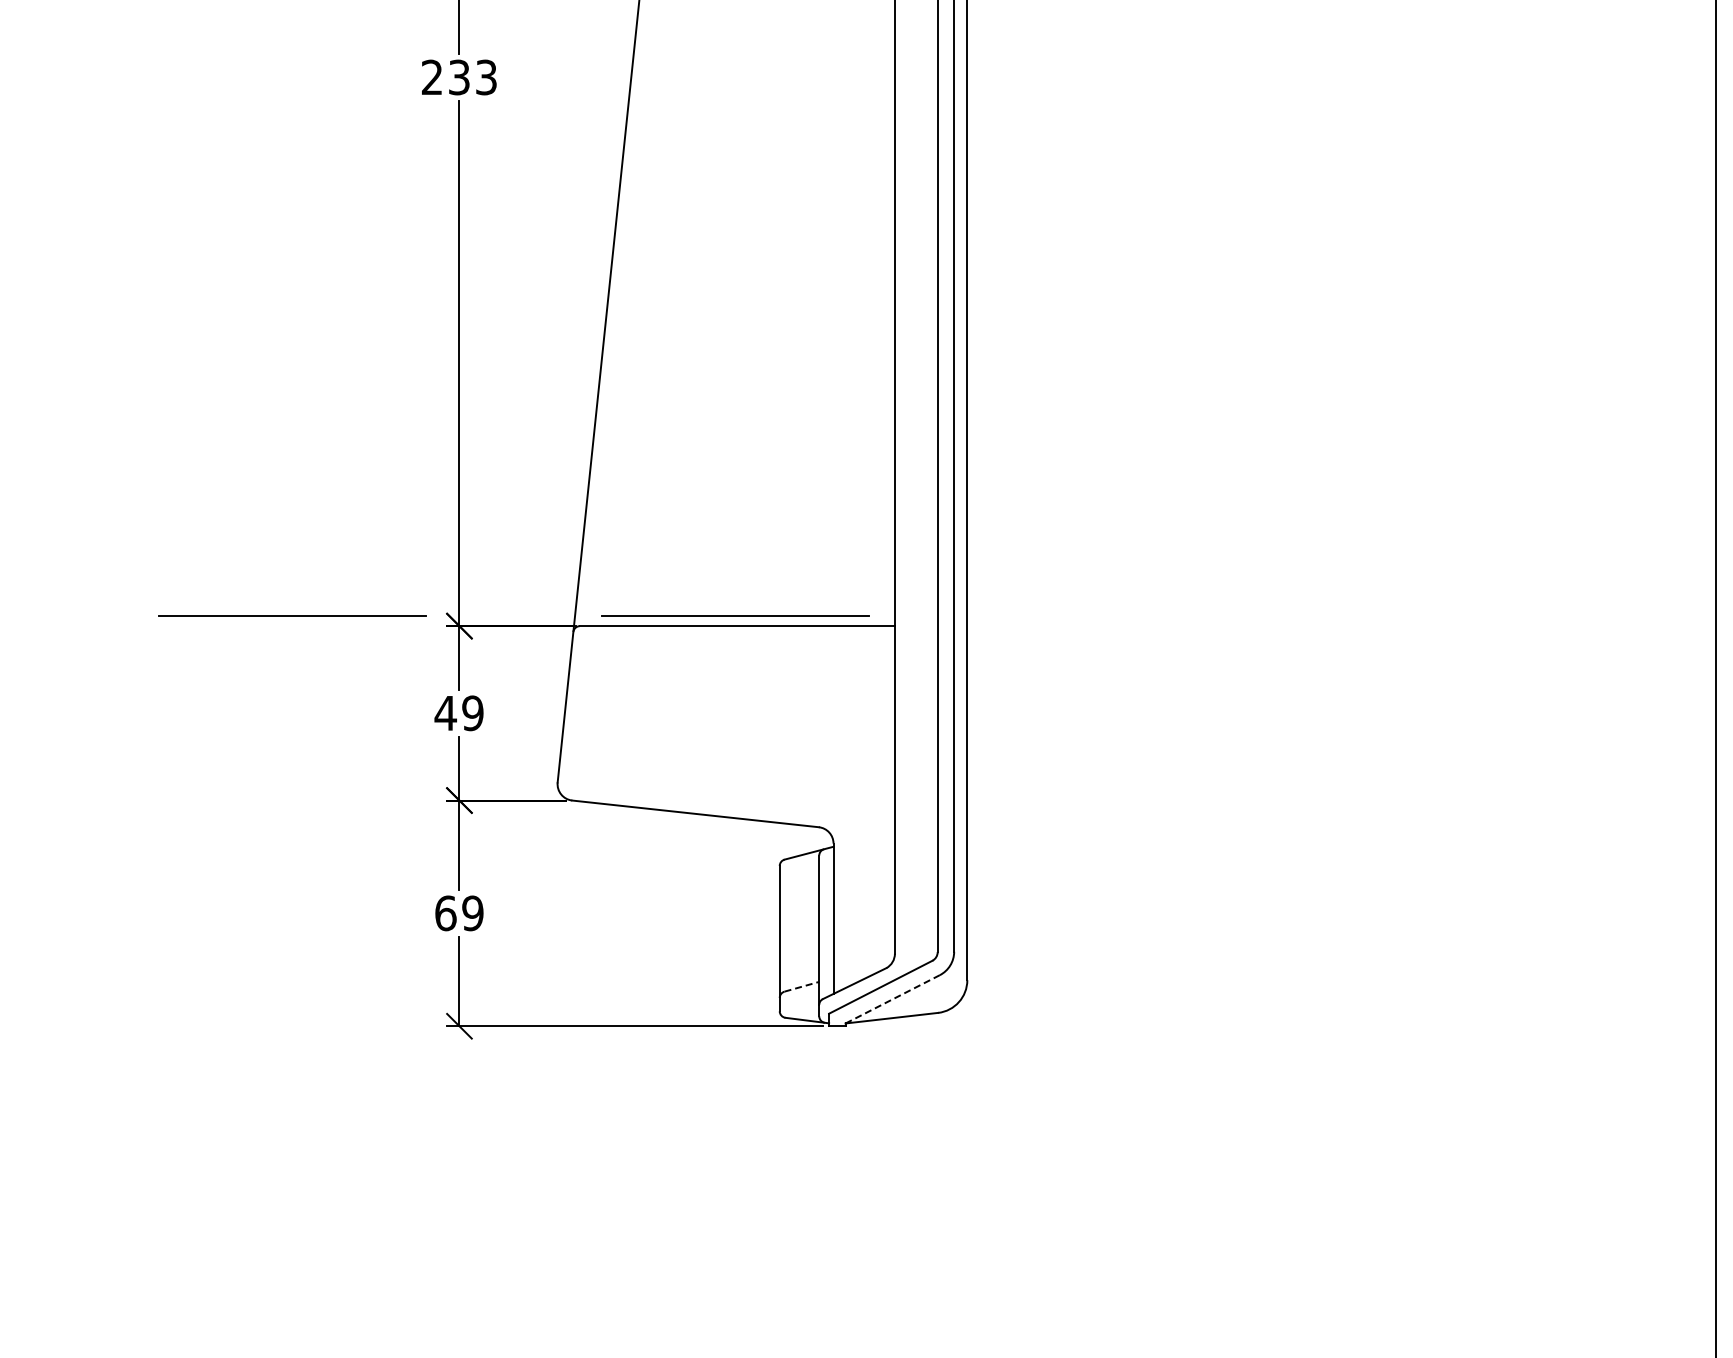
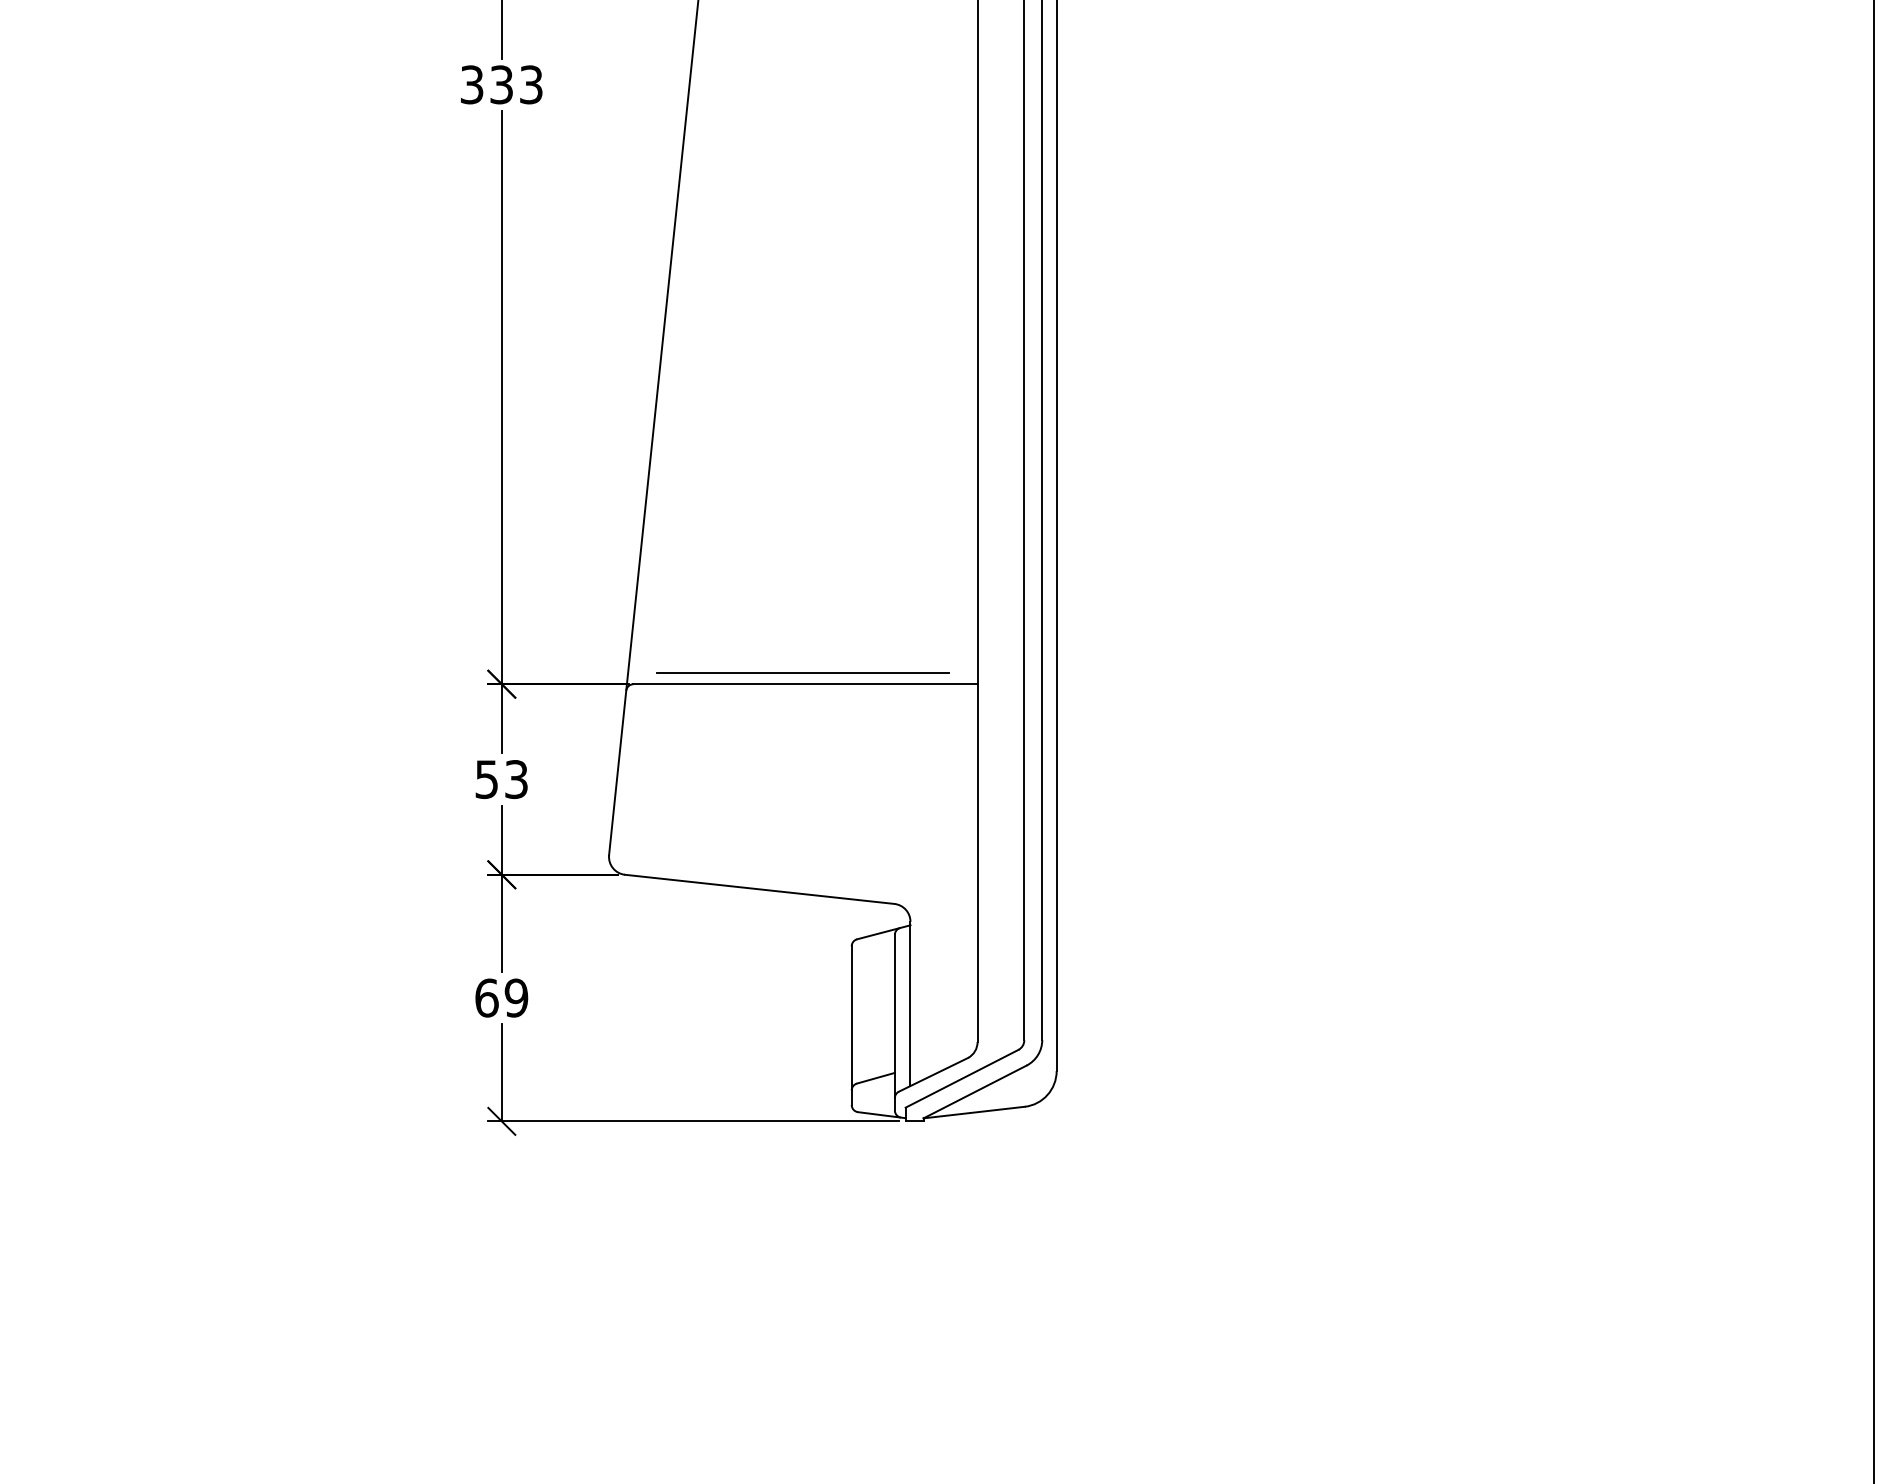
text: (432, 77) -> (472, 84), 233 -> 333
line: (292, 615) -> (319, 672), removed
text: (458, 713) -> (500, 779), 49 -> 53
line: (802, 986) -> (876, 1077), dashed -> solid
line: (892, 999) -> (974, 1092), dashed -> solid

